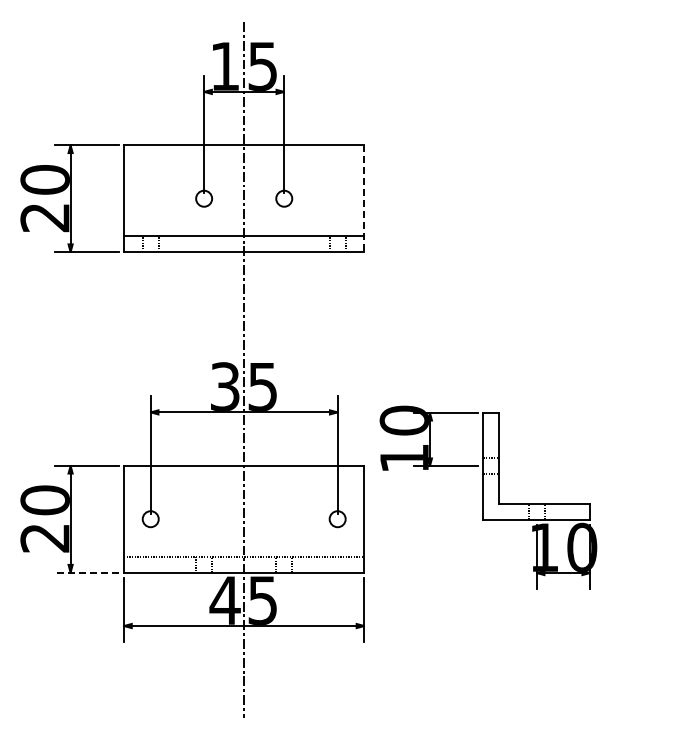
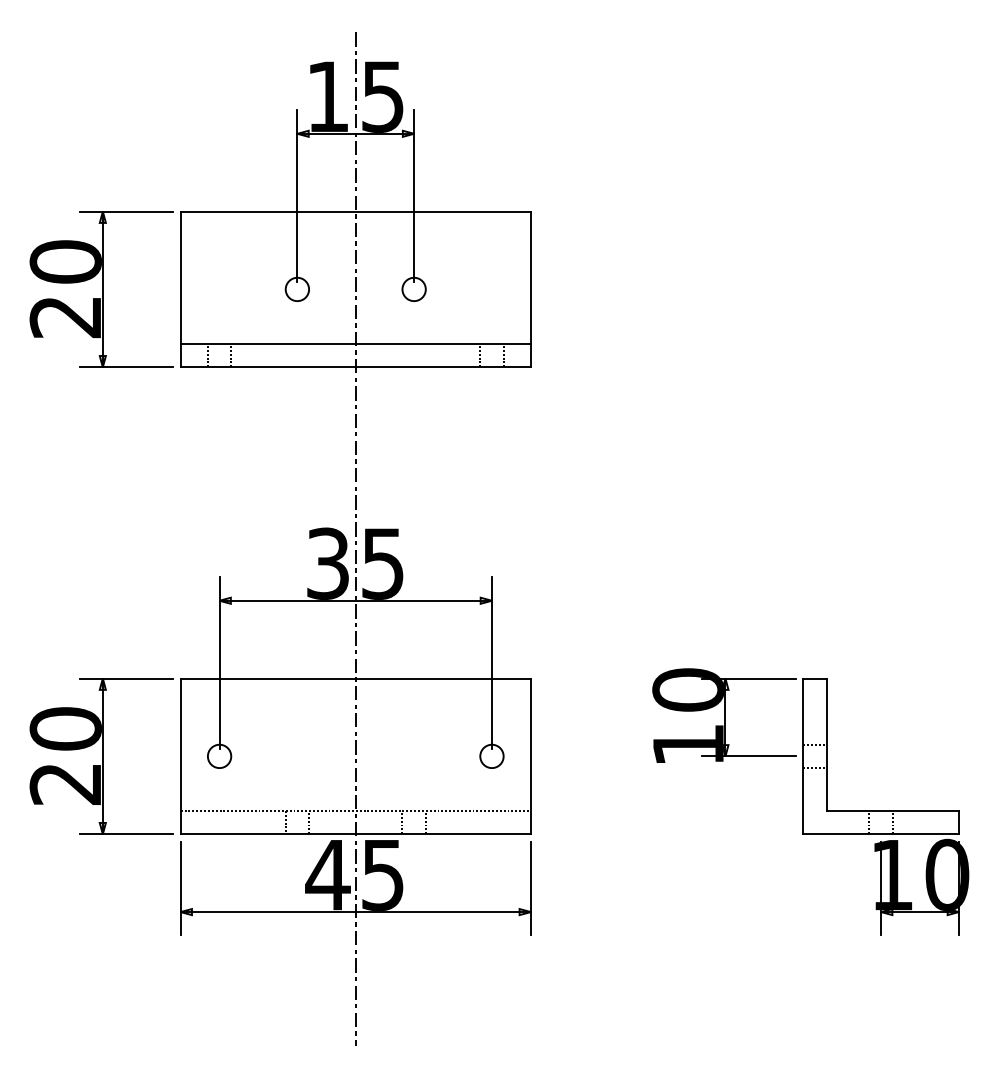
line: (364, 199) -> (531, 290), dashed -> solid
part: (488, 497) -> (810, 802), moved
line: (86, 572) -> (125, 834), dashed -> solid

